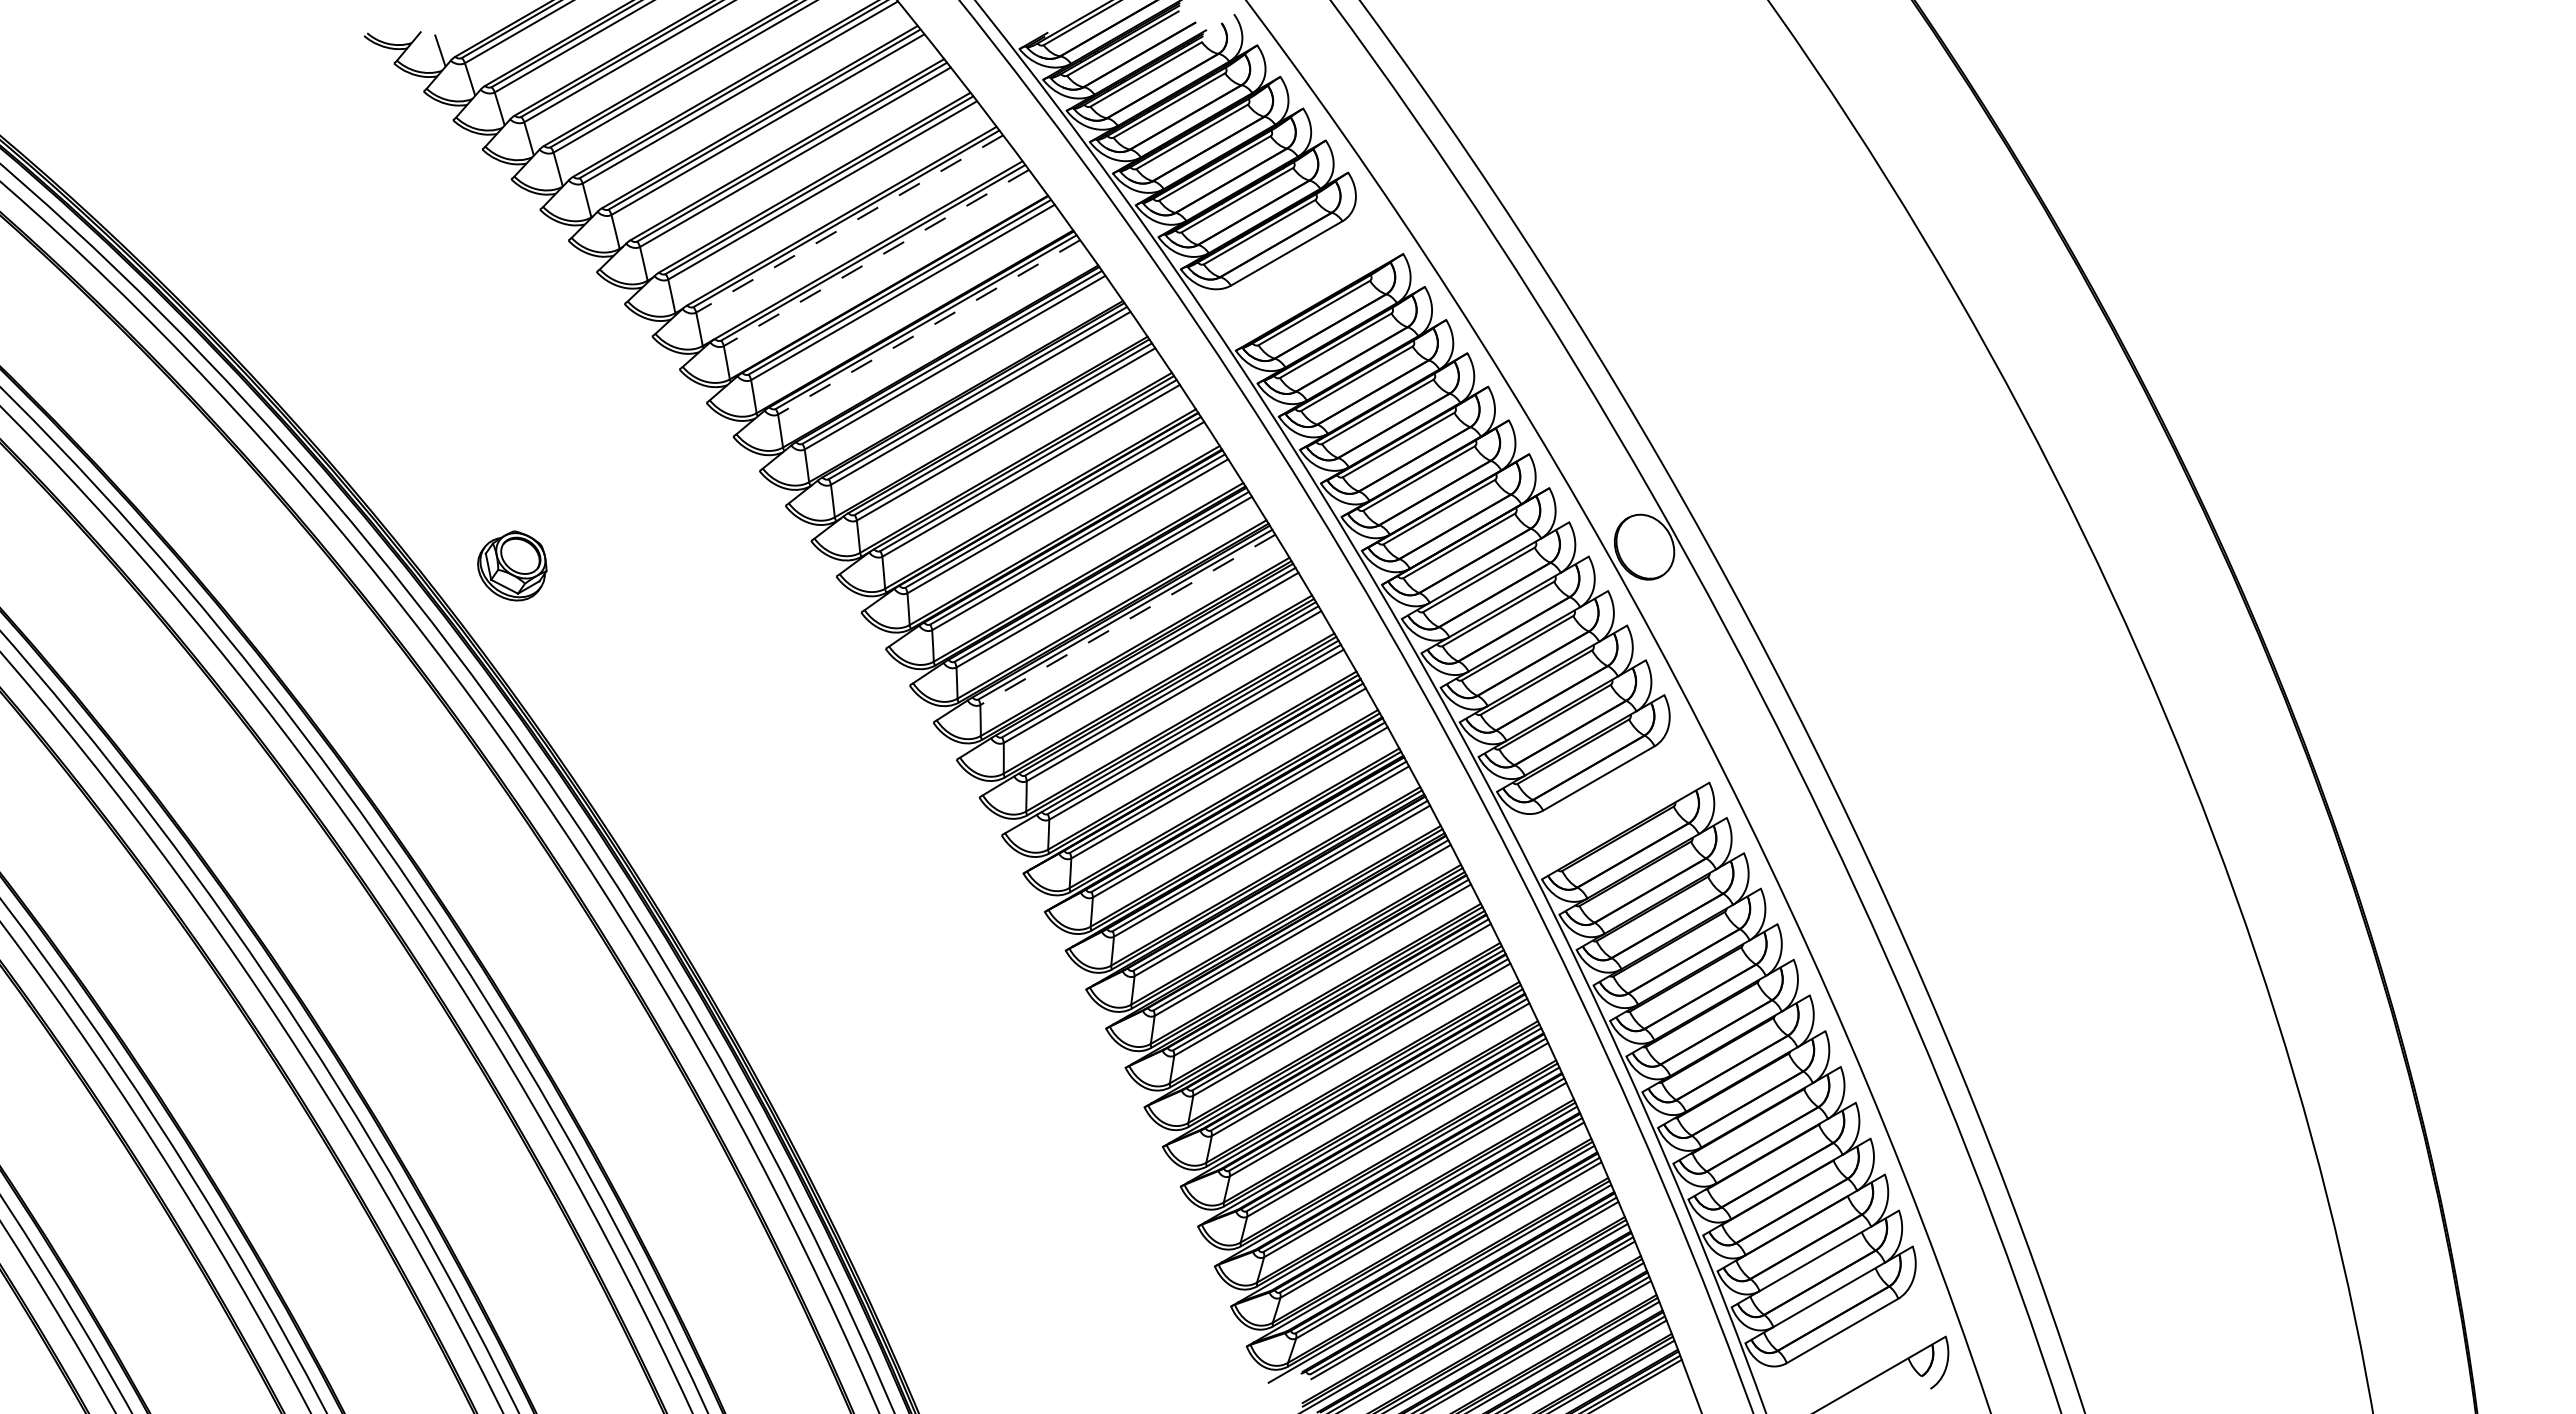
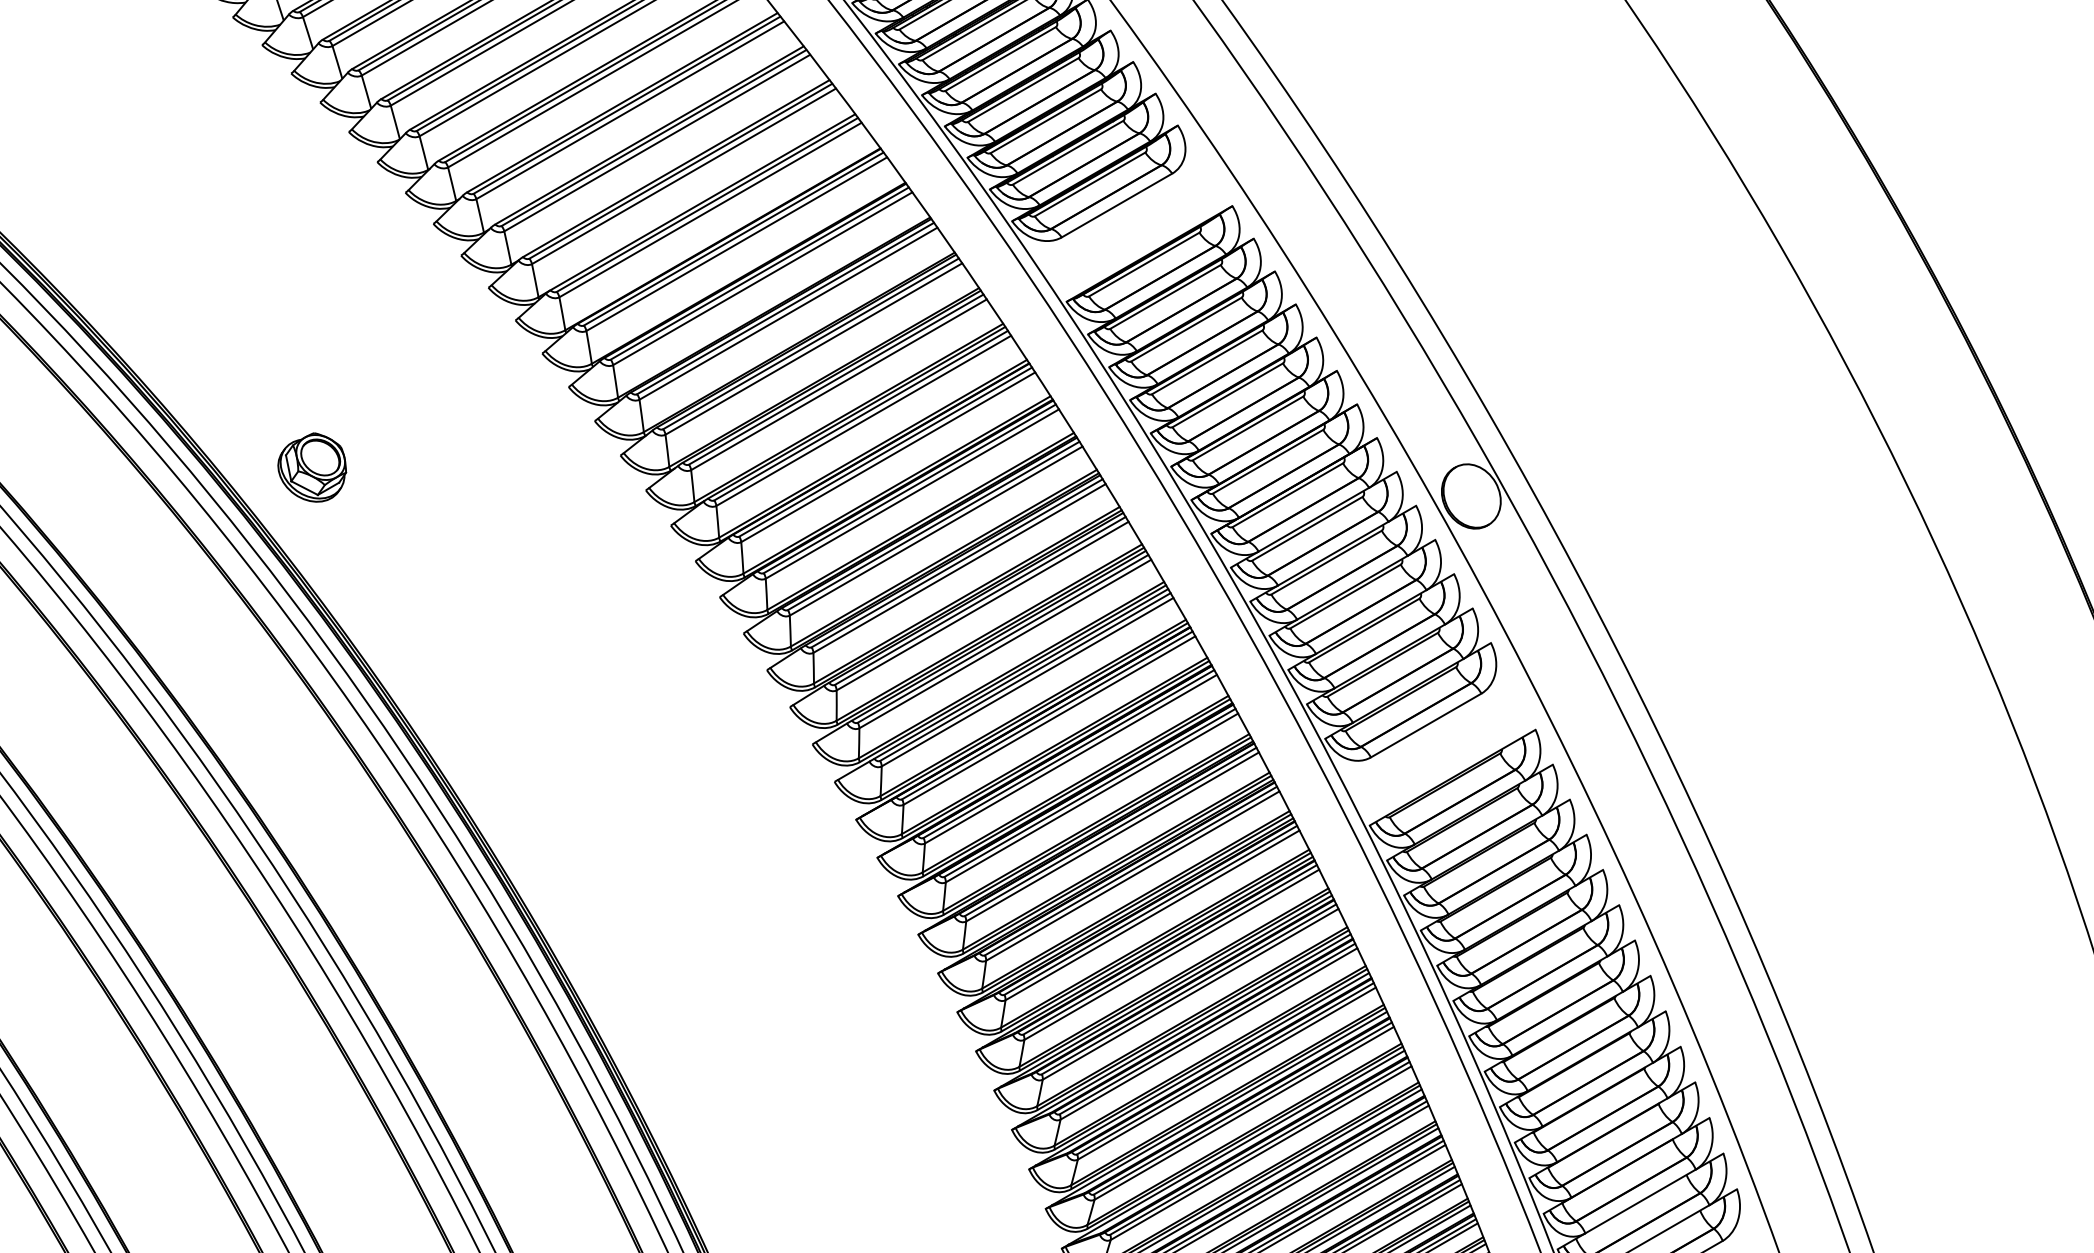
line: (849, 224) -> (683, 176), dashed -> solid
line: (875, 258) -> (709, 210), dashed -> solid
line: (928, 327) -> (762, 278), dashed -> solid
part: (512, 565) -> (312, 467), moved
line: (1127, 620) -> (959, 569), dashed -> solid

